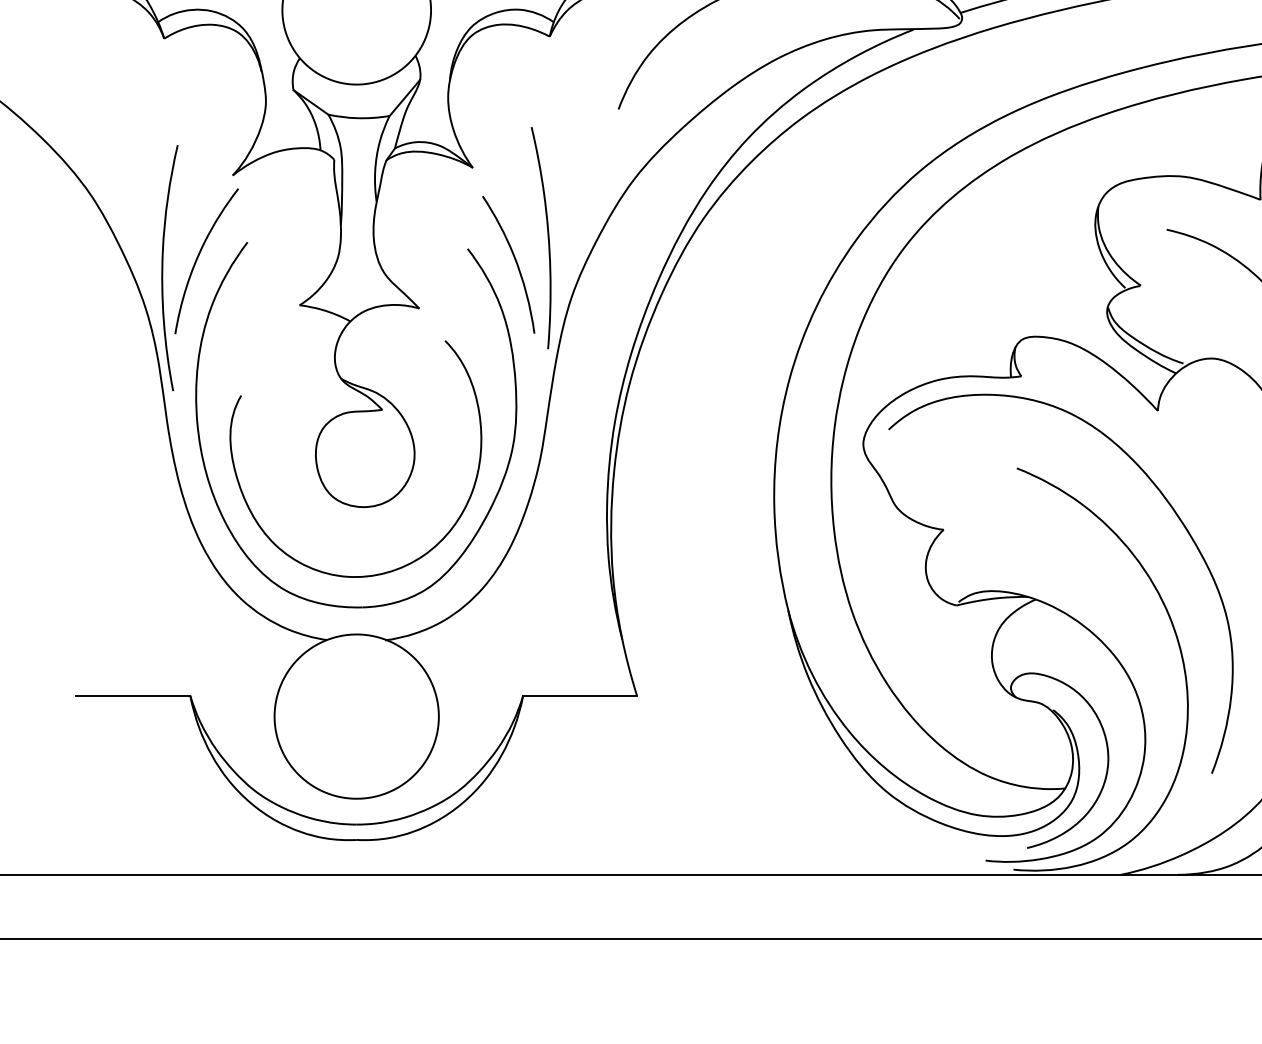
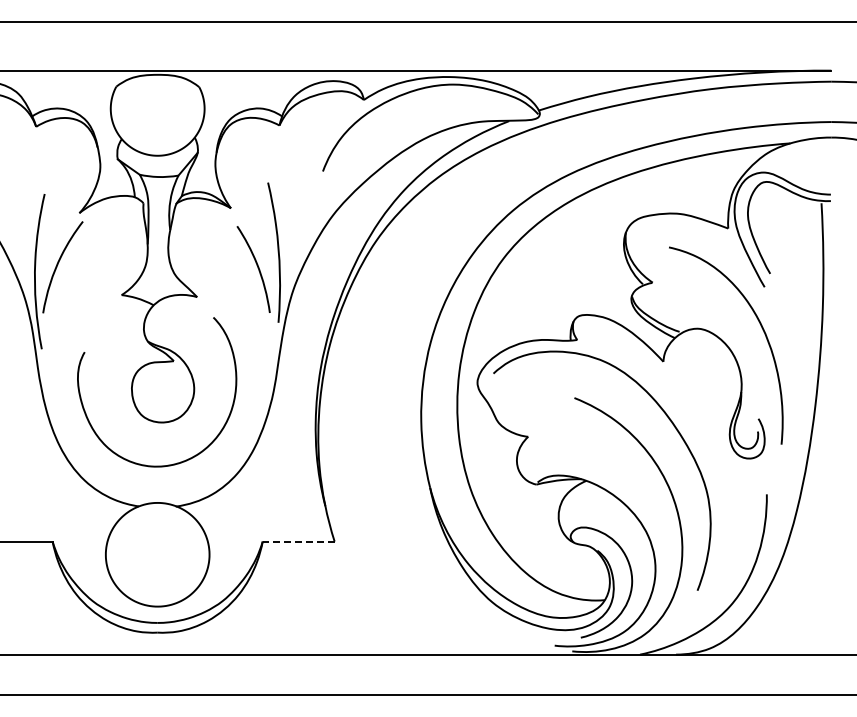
part: (502, 476) -> (249, 403), removed
line: (579, 695) -> (298, 541), solid -> dashed

